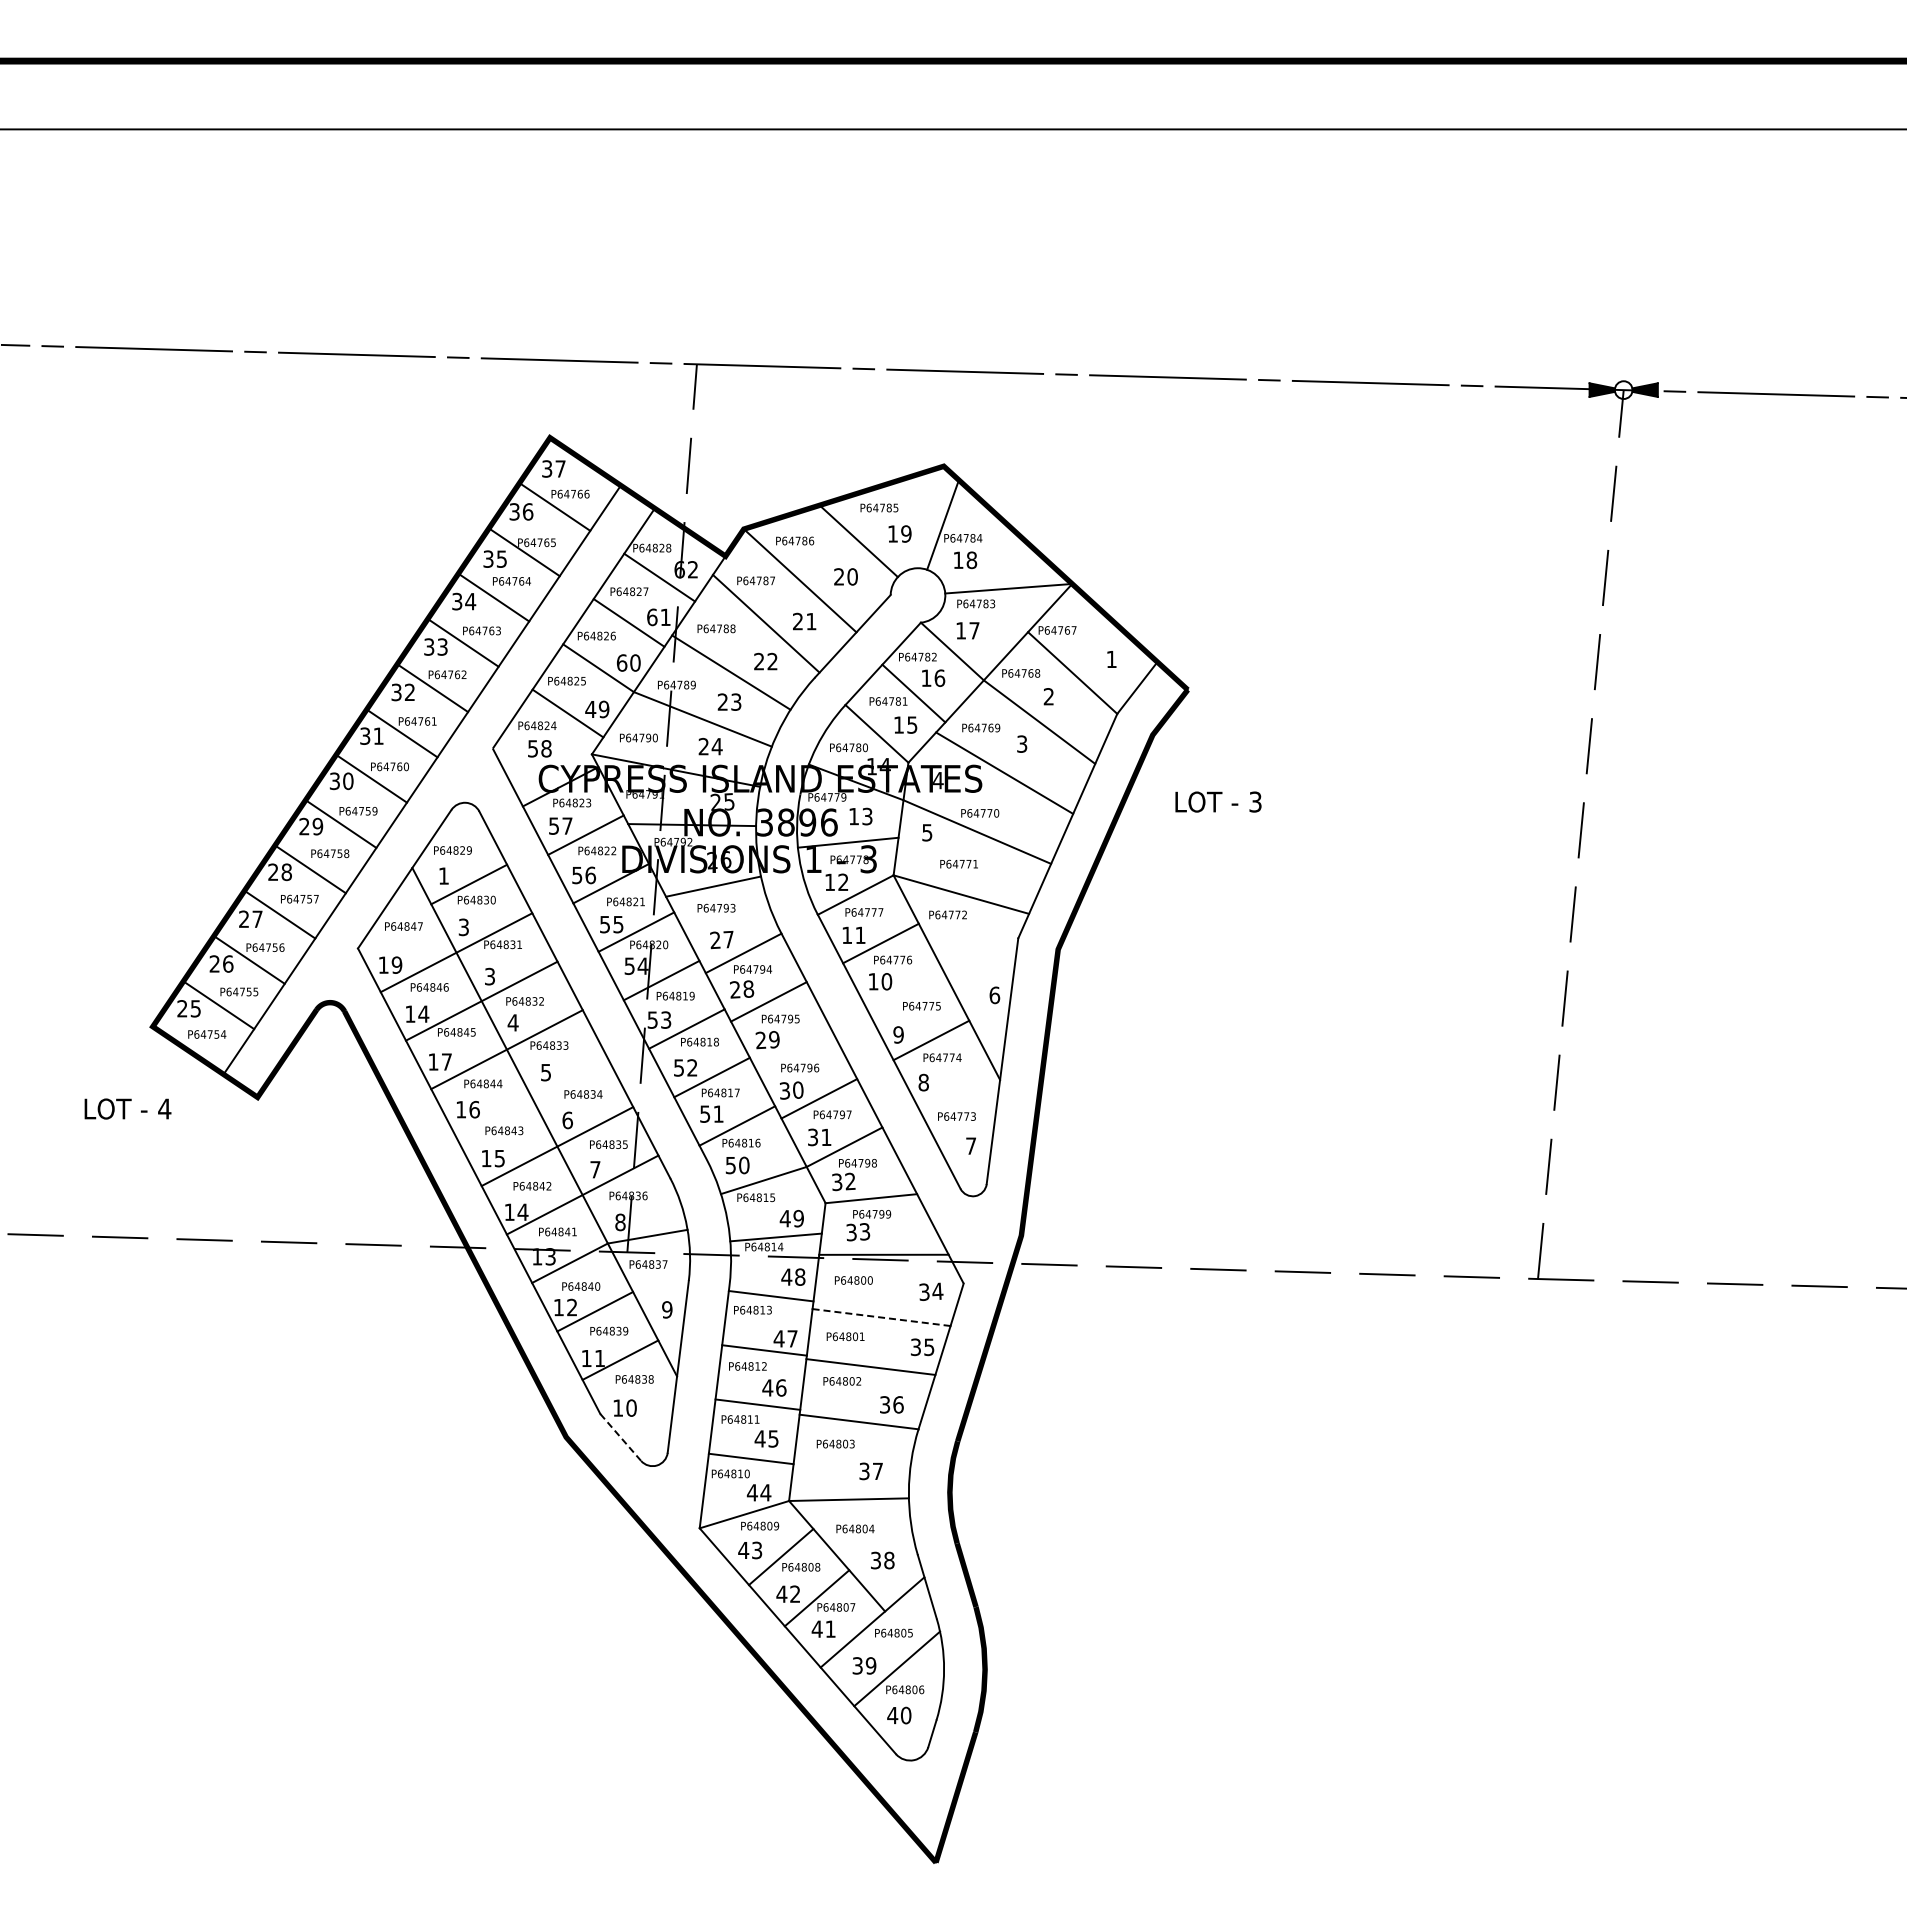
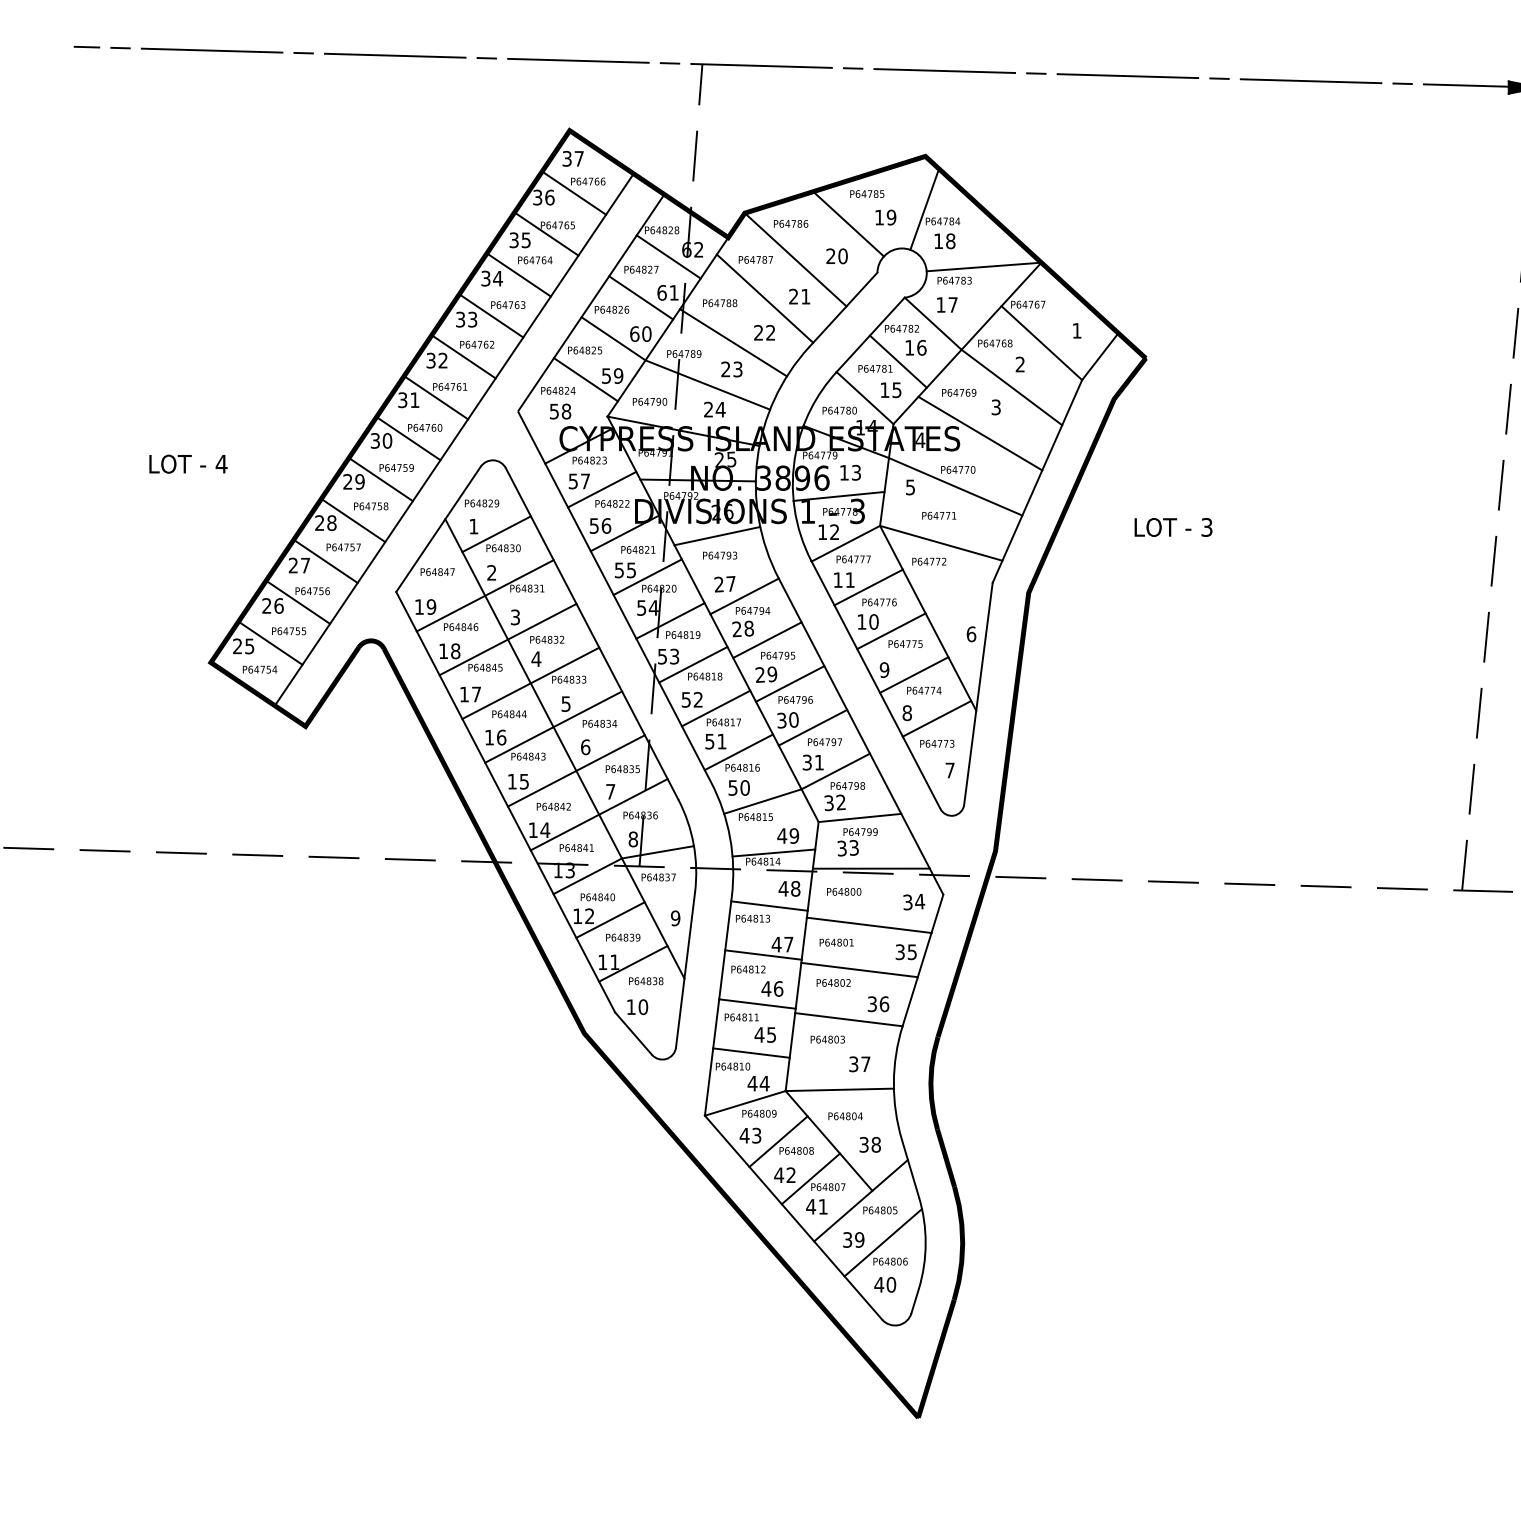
text: (590, 709) -> (606, 376), 49 -> 59
text: (1218, 801) -> (1173, 526), moved
text: (463, 927) -> (491, 573), 3 -> 2
line: (906, 991) -> (891, 630), added
text: (423, 1013) -> (455, 650), 14 -> 18
line: (793, 1050) -> (789, 684), added
line: (956, 1088) -> (936, 718), added
line: (532, 1097) -> (553, 726), added
text: (127, 1108) -> (188, 463), moved
line: (881, 1317) -> (869, 925), dashed -> solid
line: (621, 1437) -> (634, 1033), dashed -> solid

